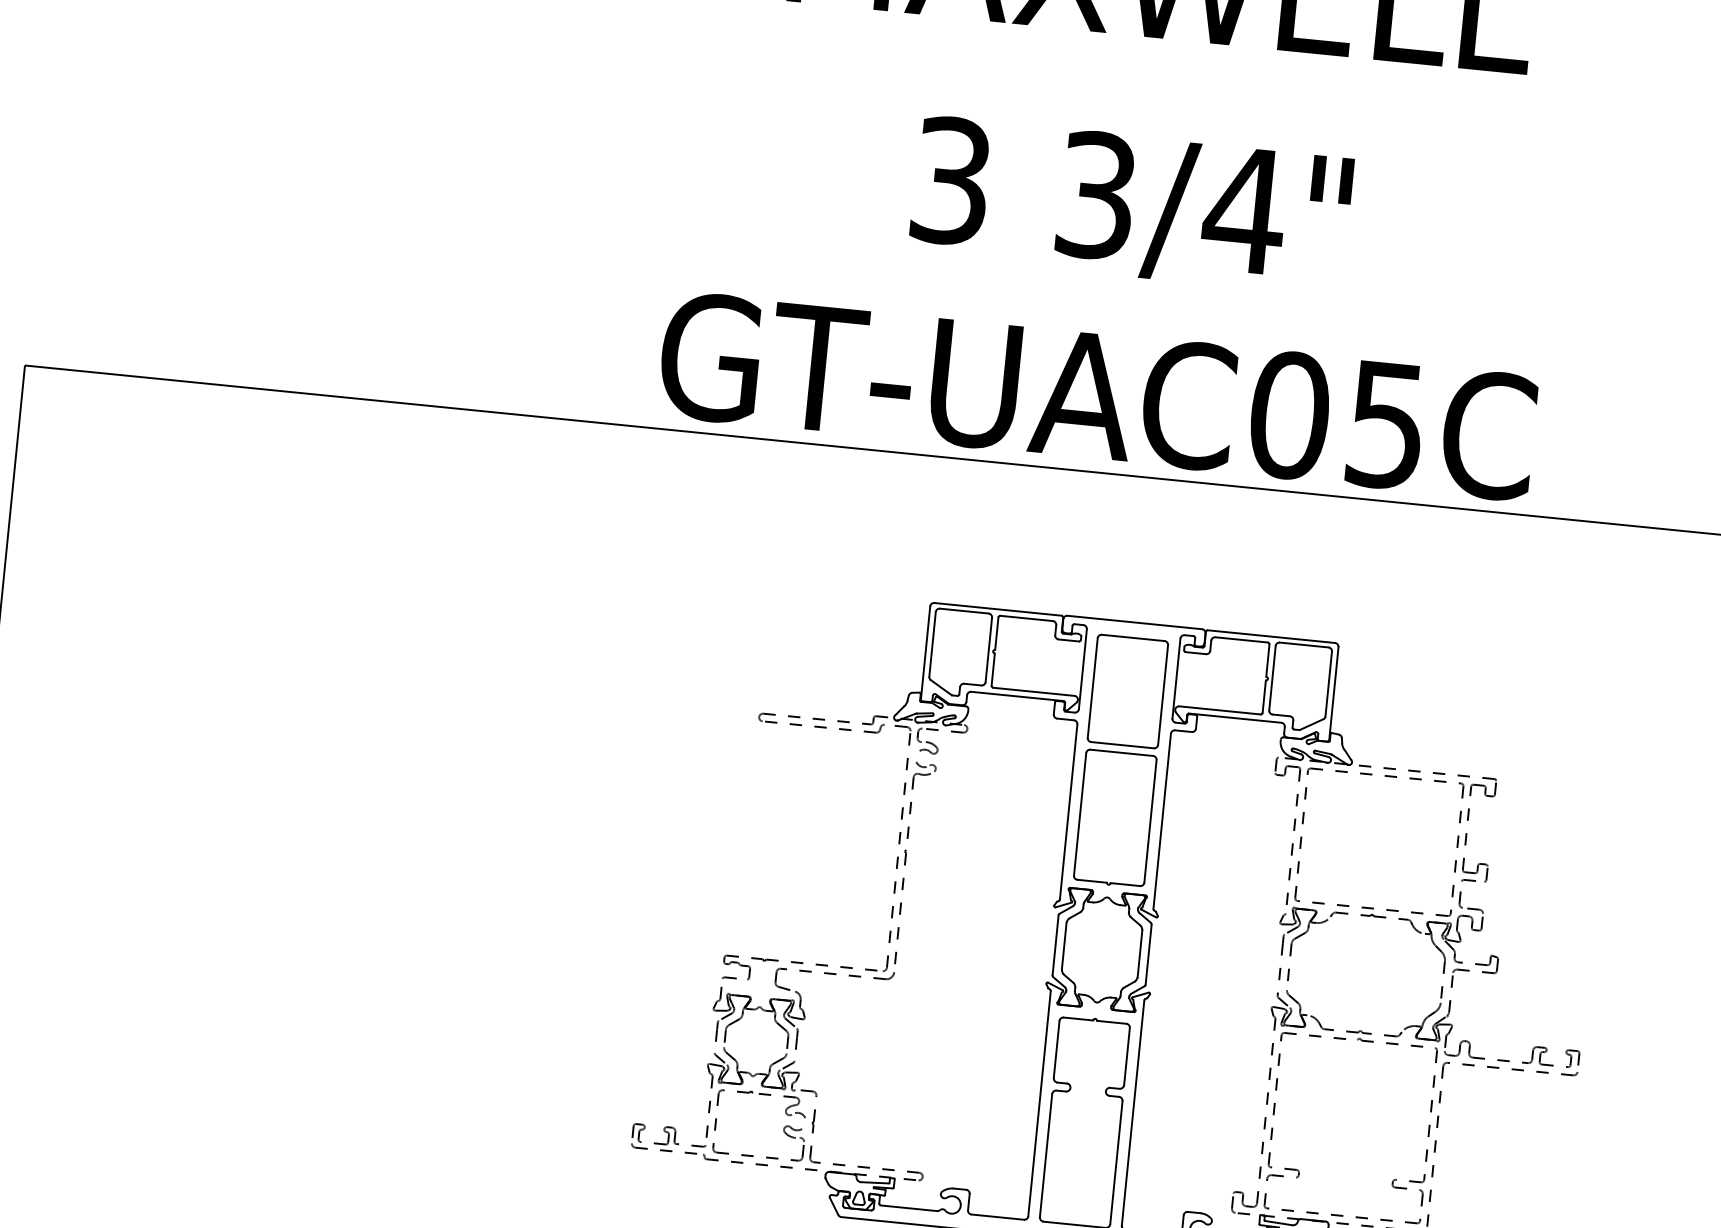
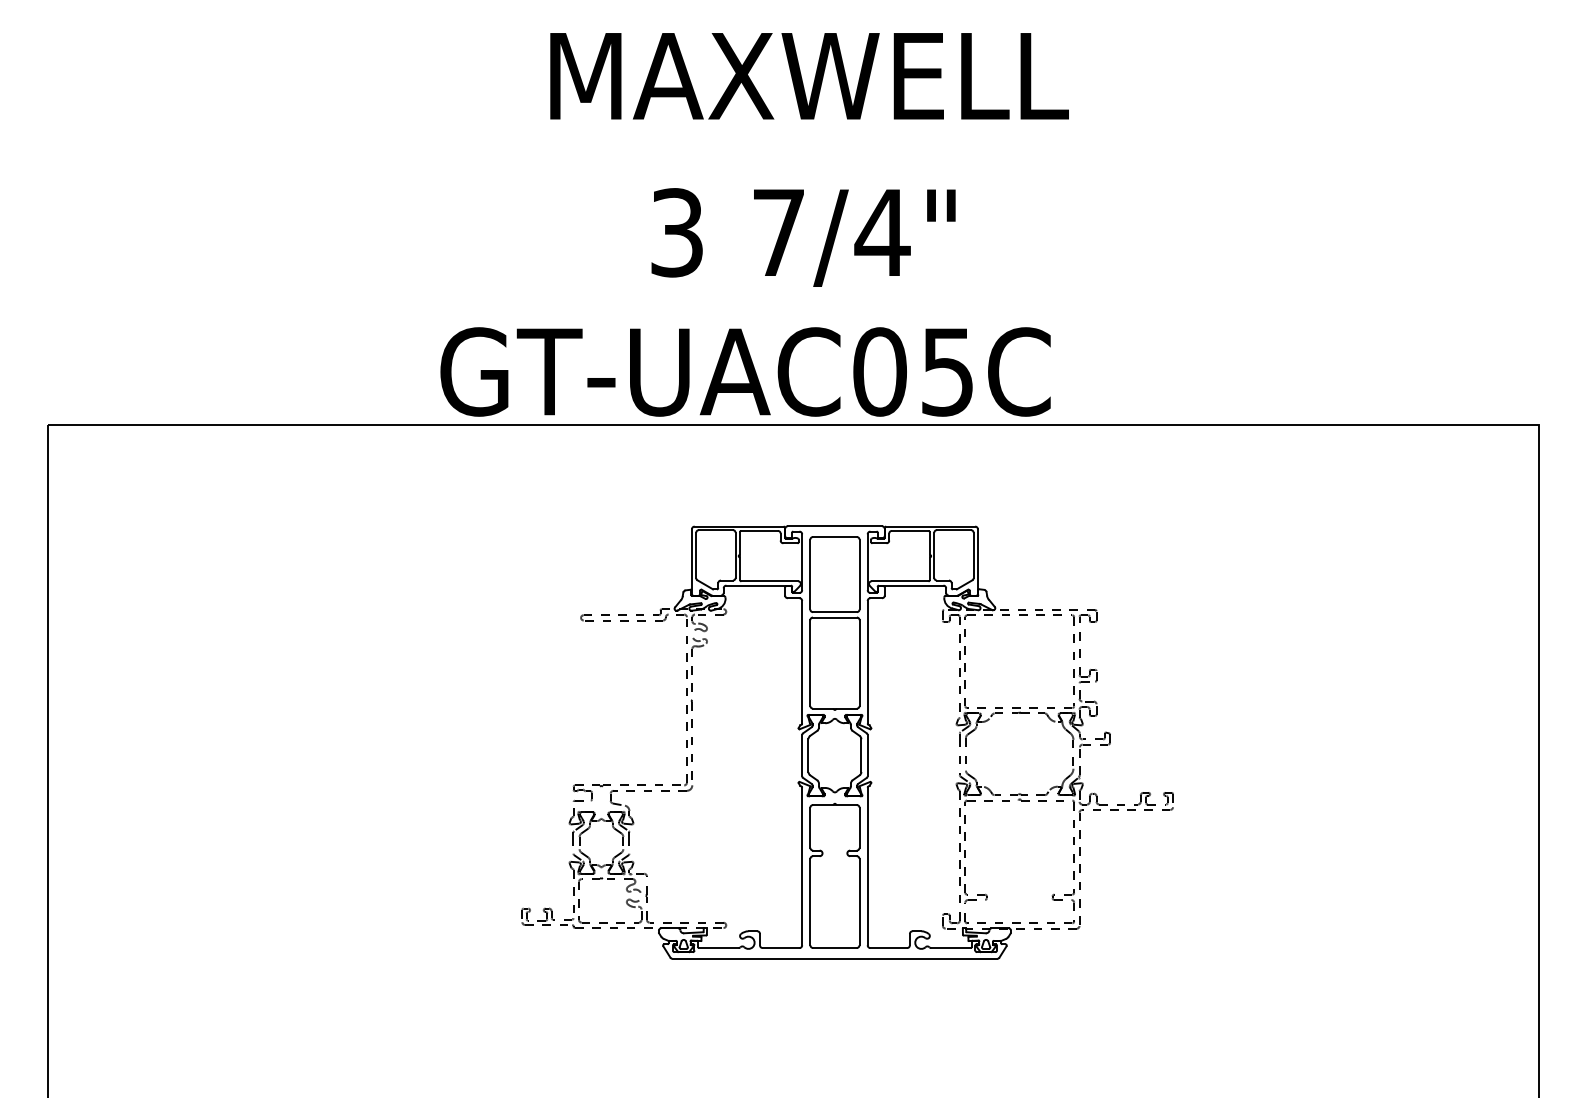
text: (1096, 195) -> (778, 232), 3/4" -> 7/4"
text: (1097, 395) -> (745, 371), moved

